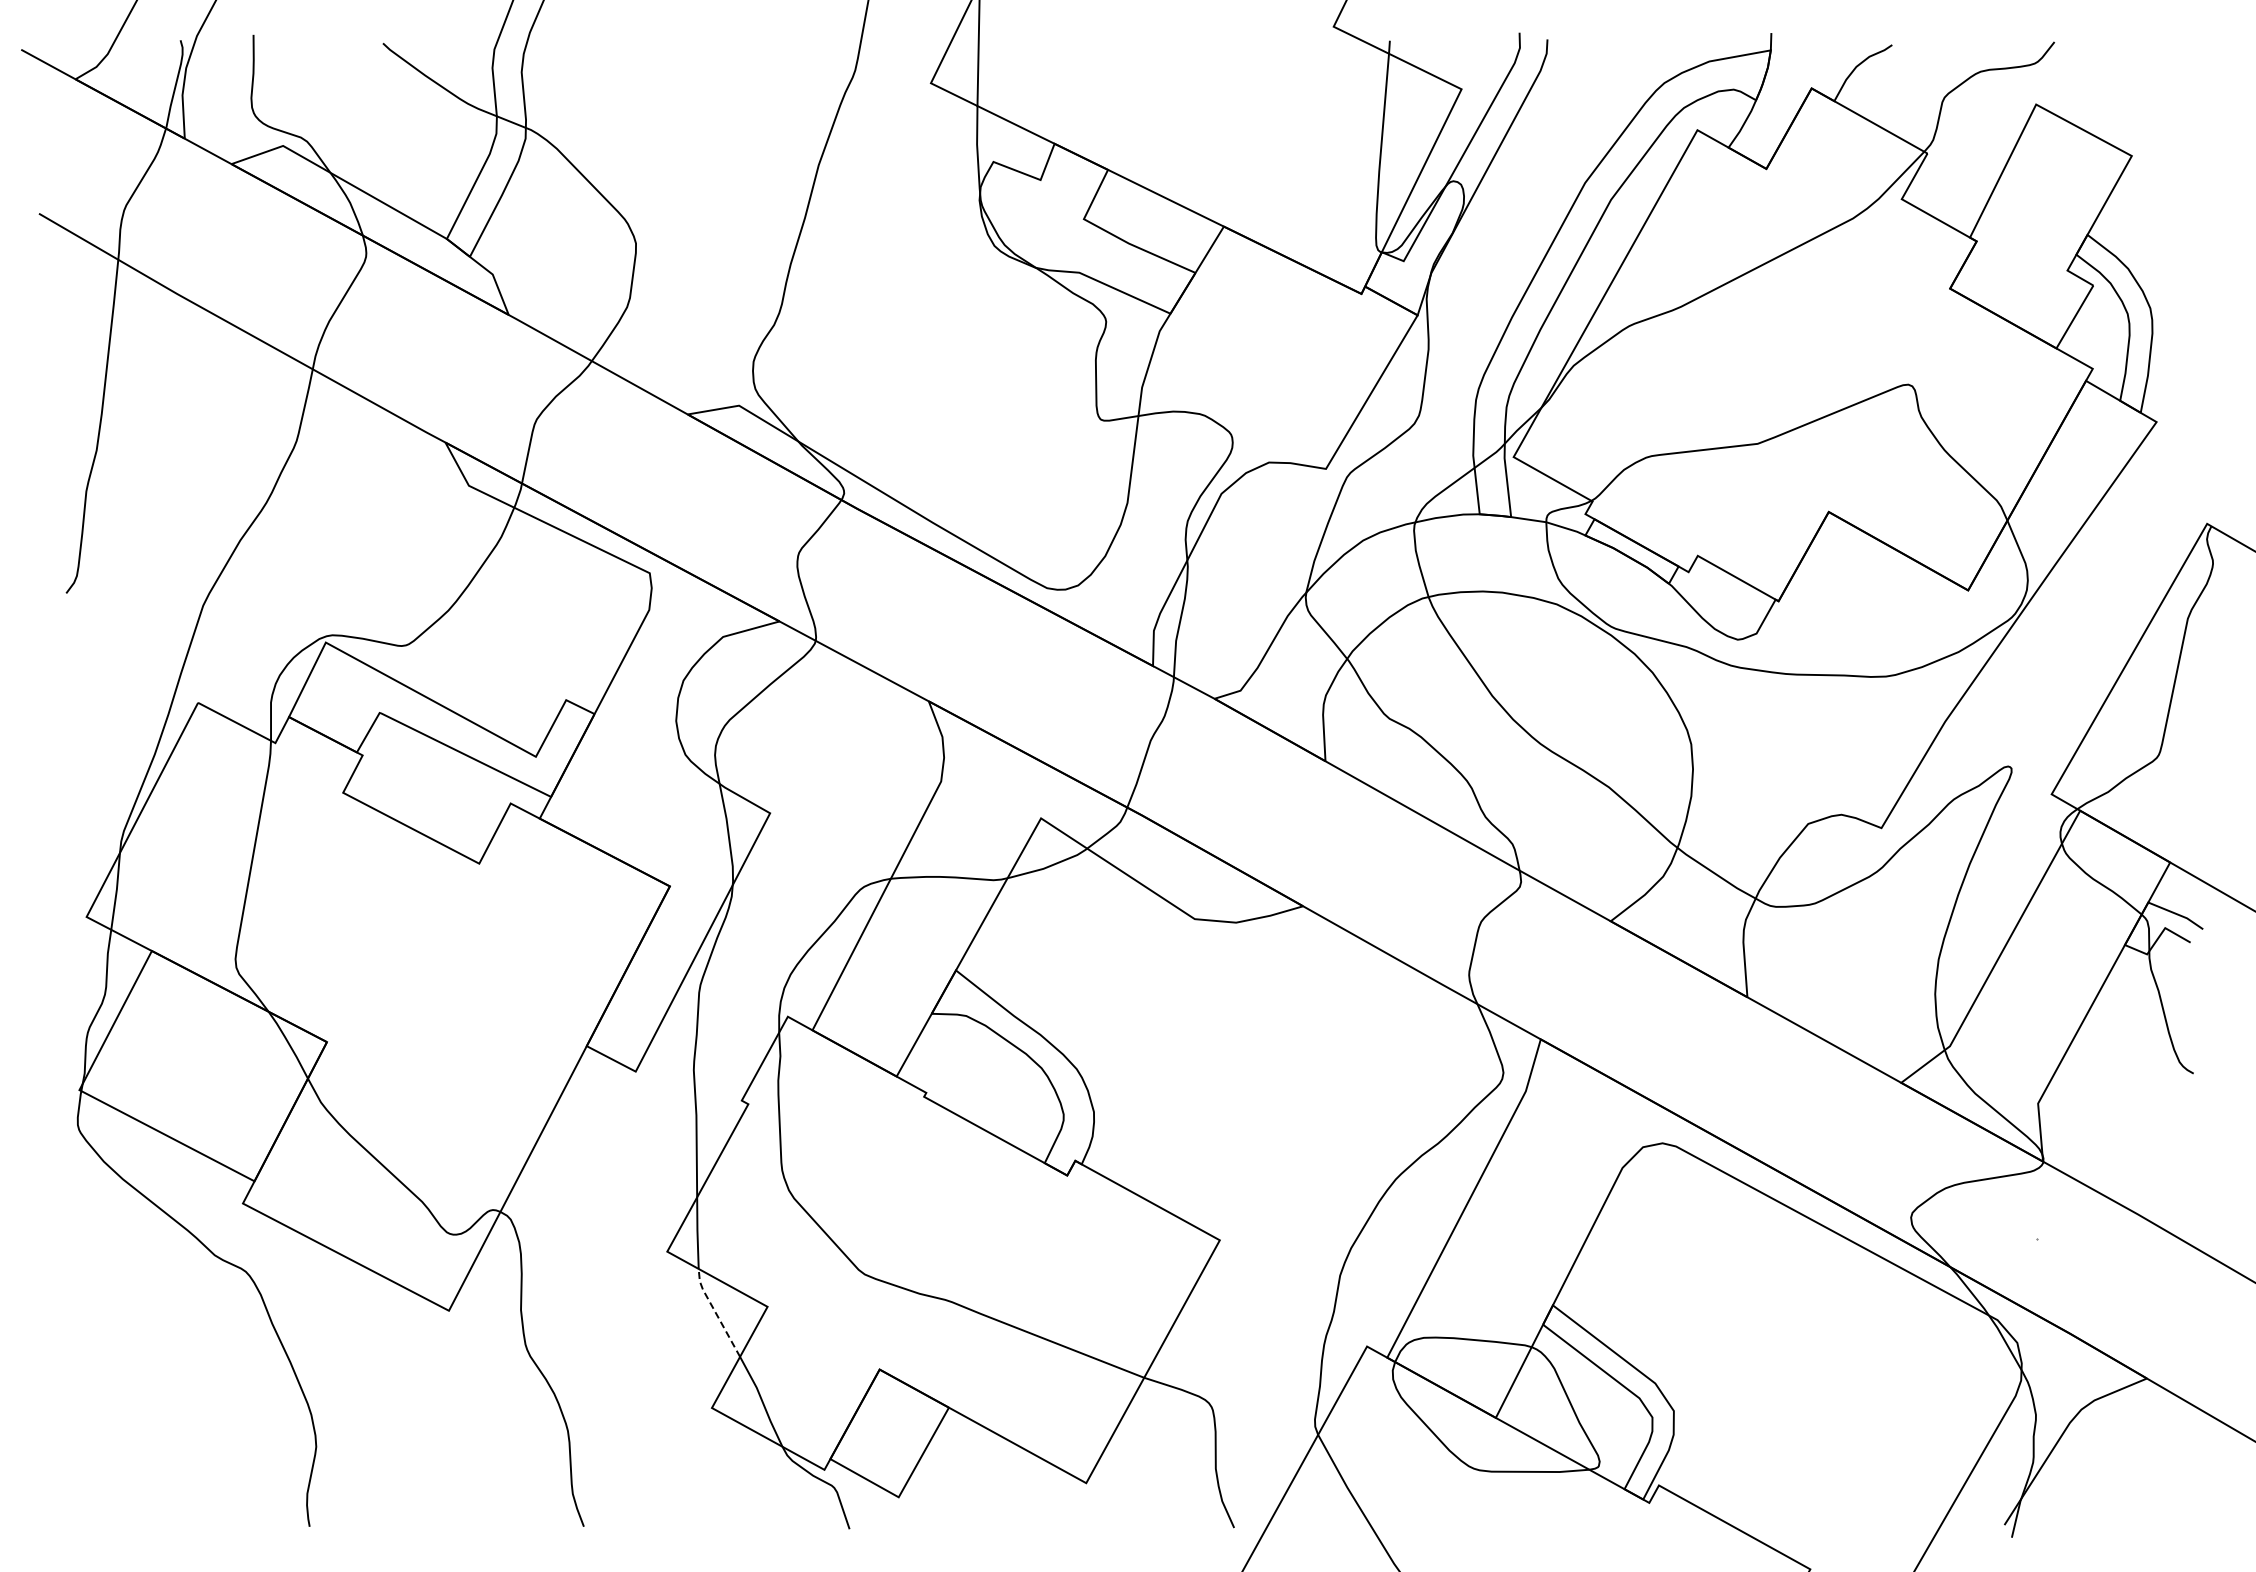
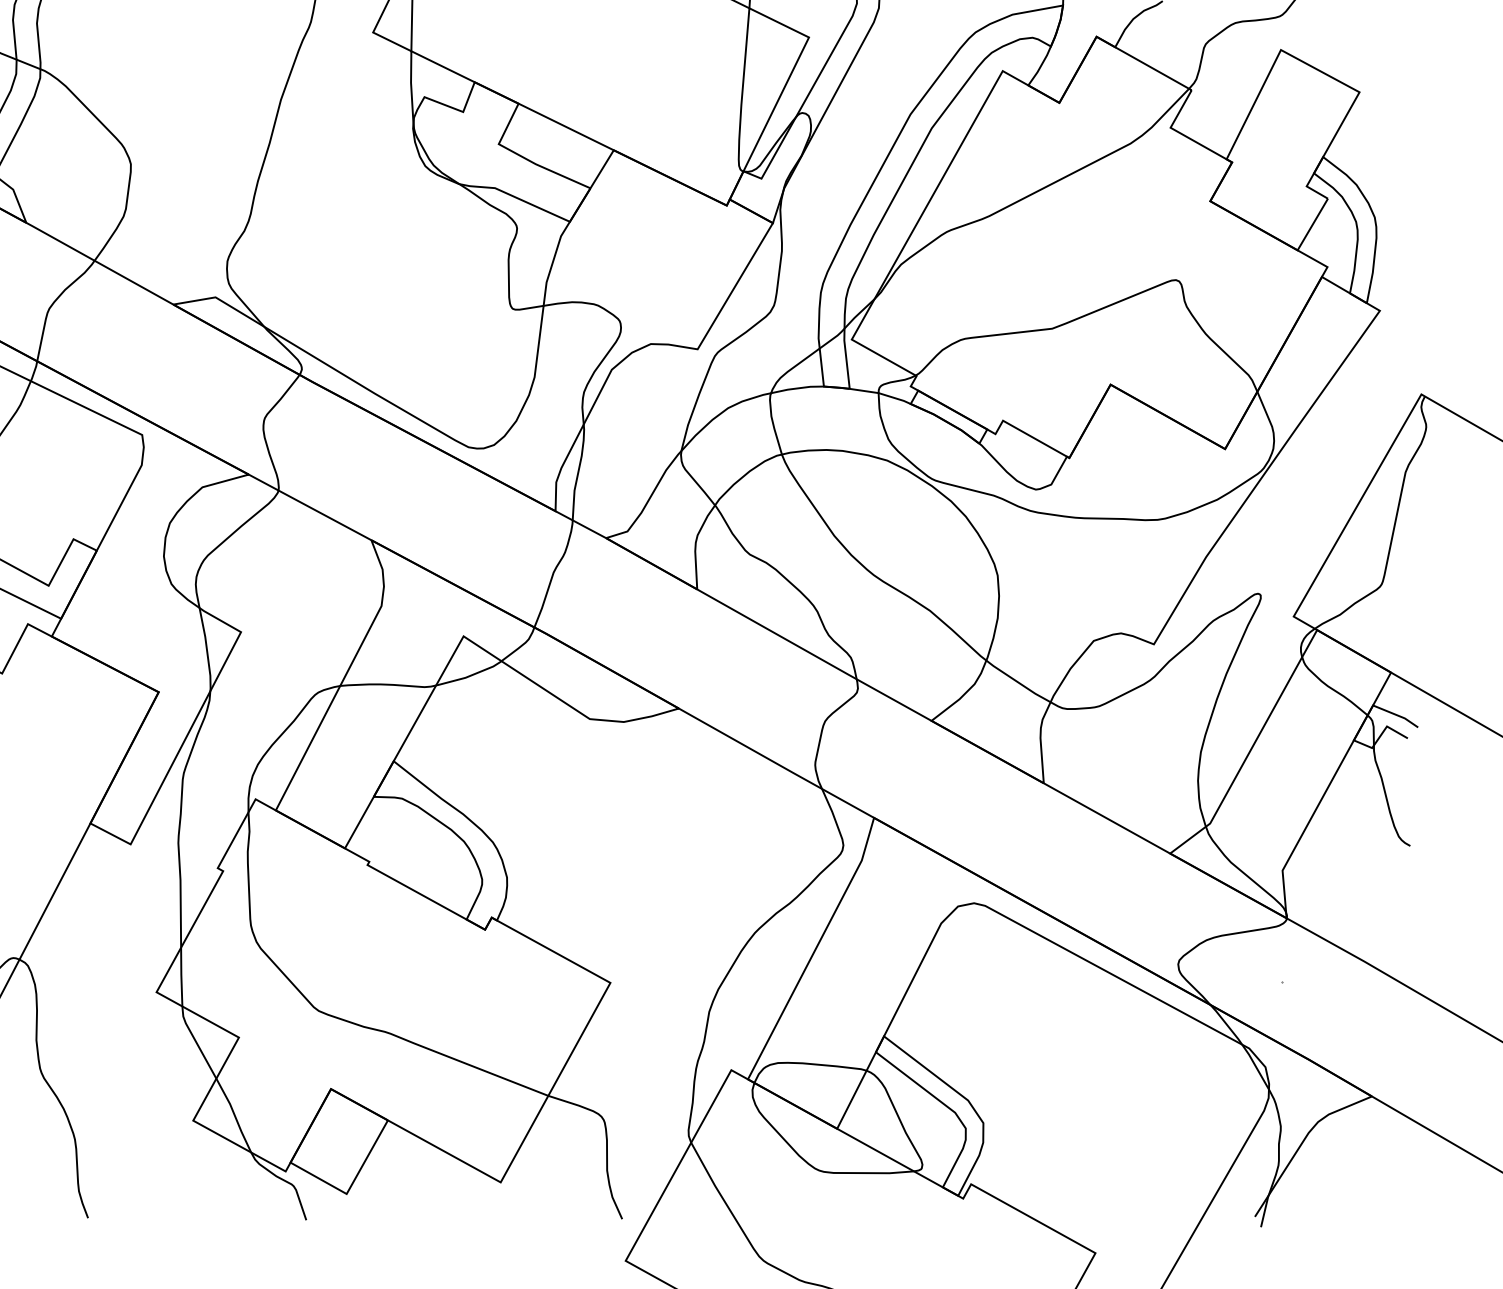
line: (715, 1312) -> (196, 1042), dashed -> solid

